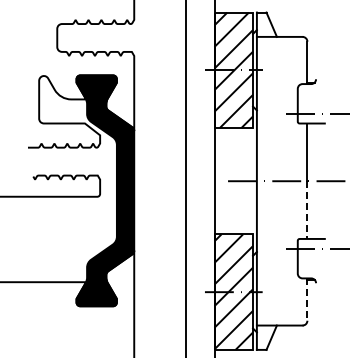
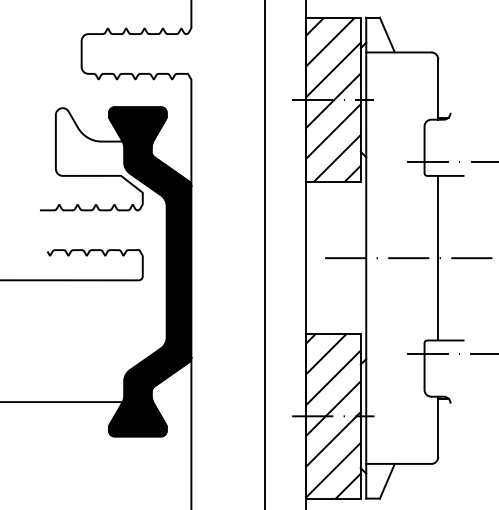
line: (307, 210) -> (438, 299), dashed -> solid
line: (307, 300) -> (438, 428), dashed -> solid

